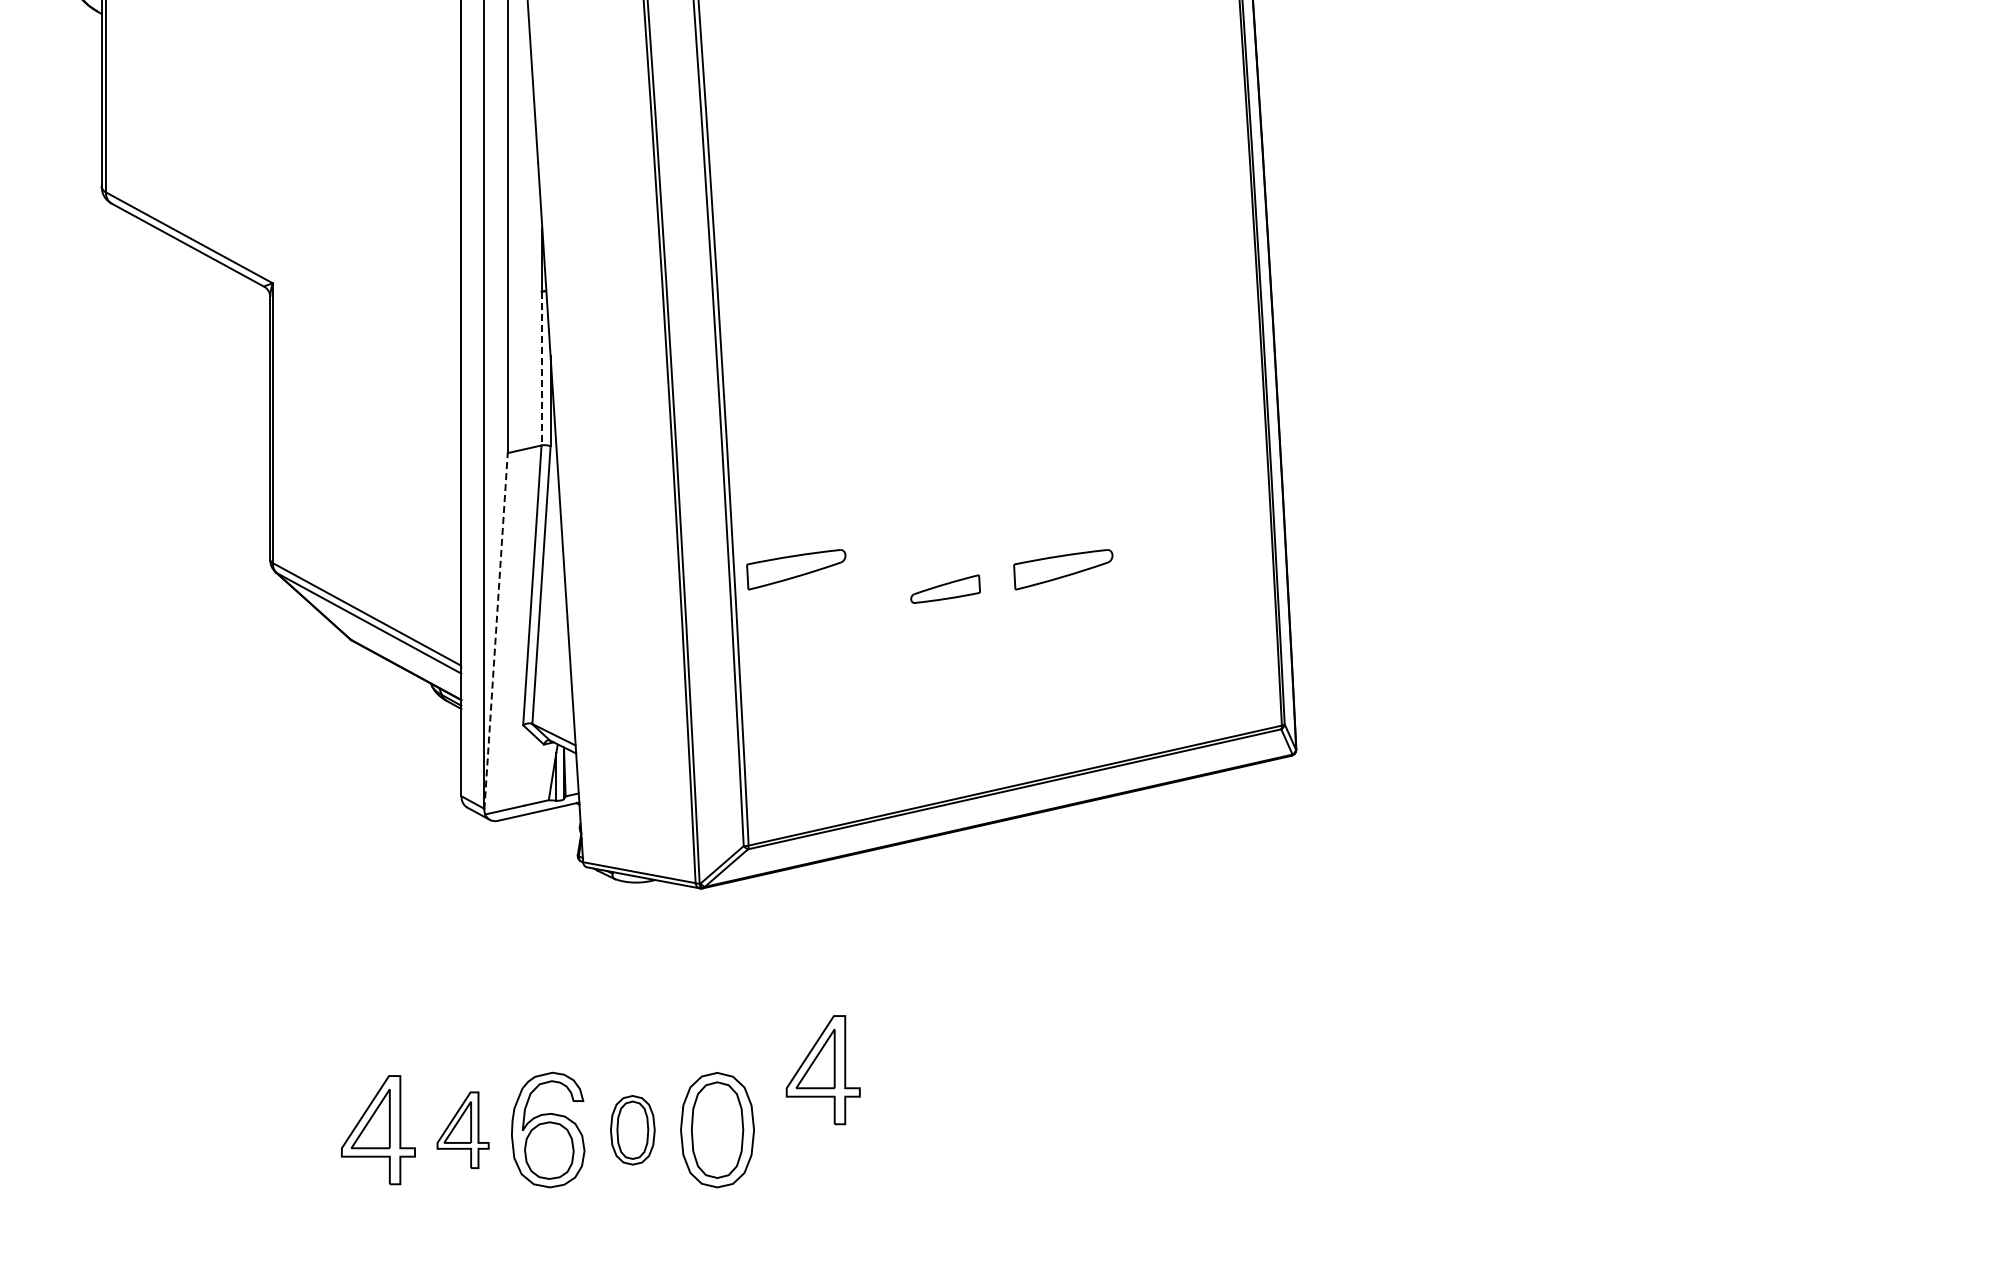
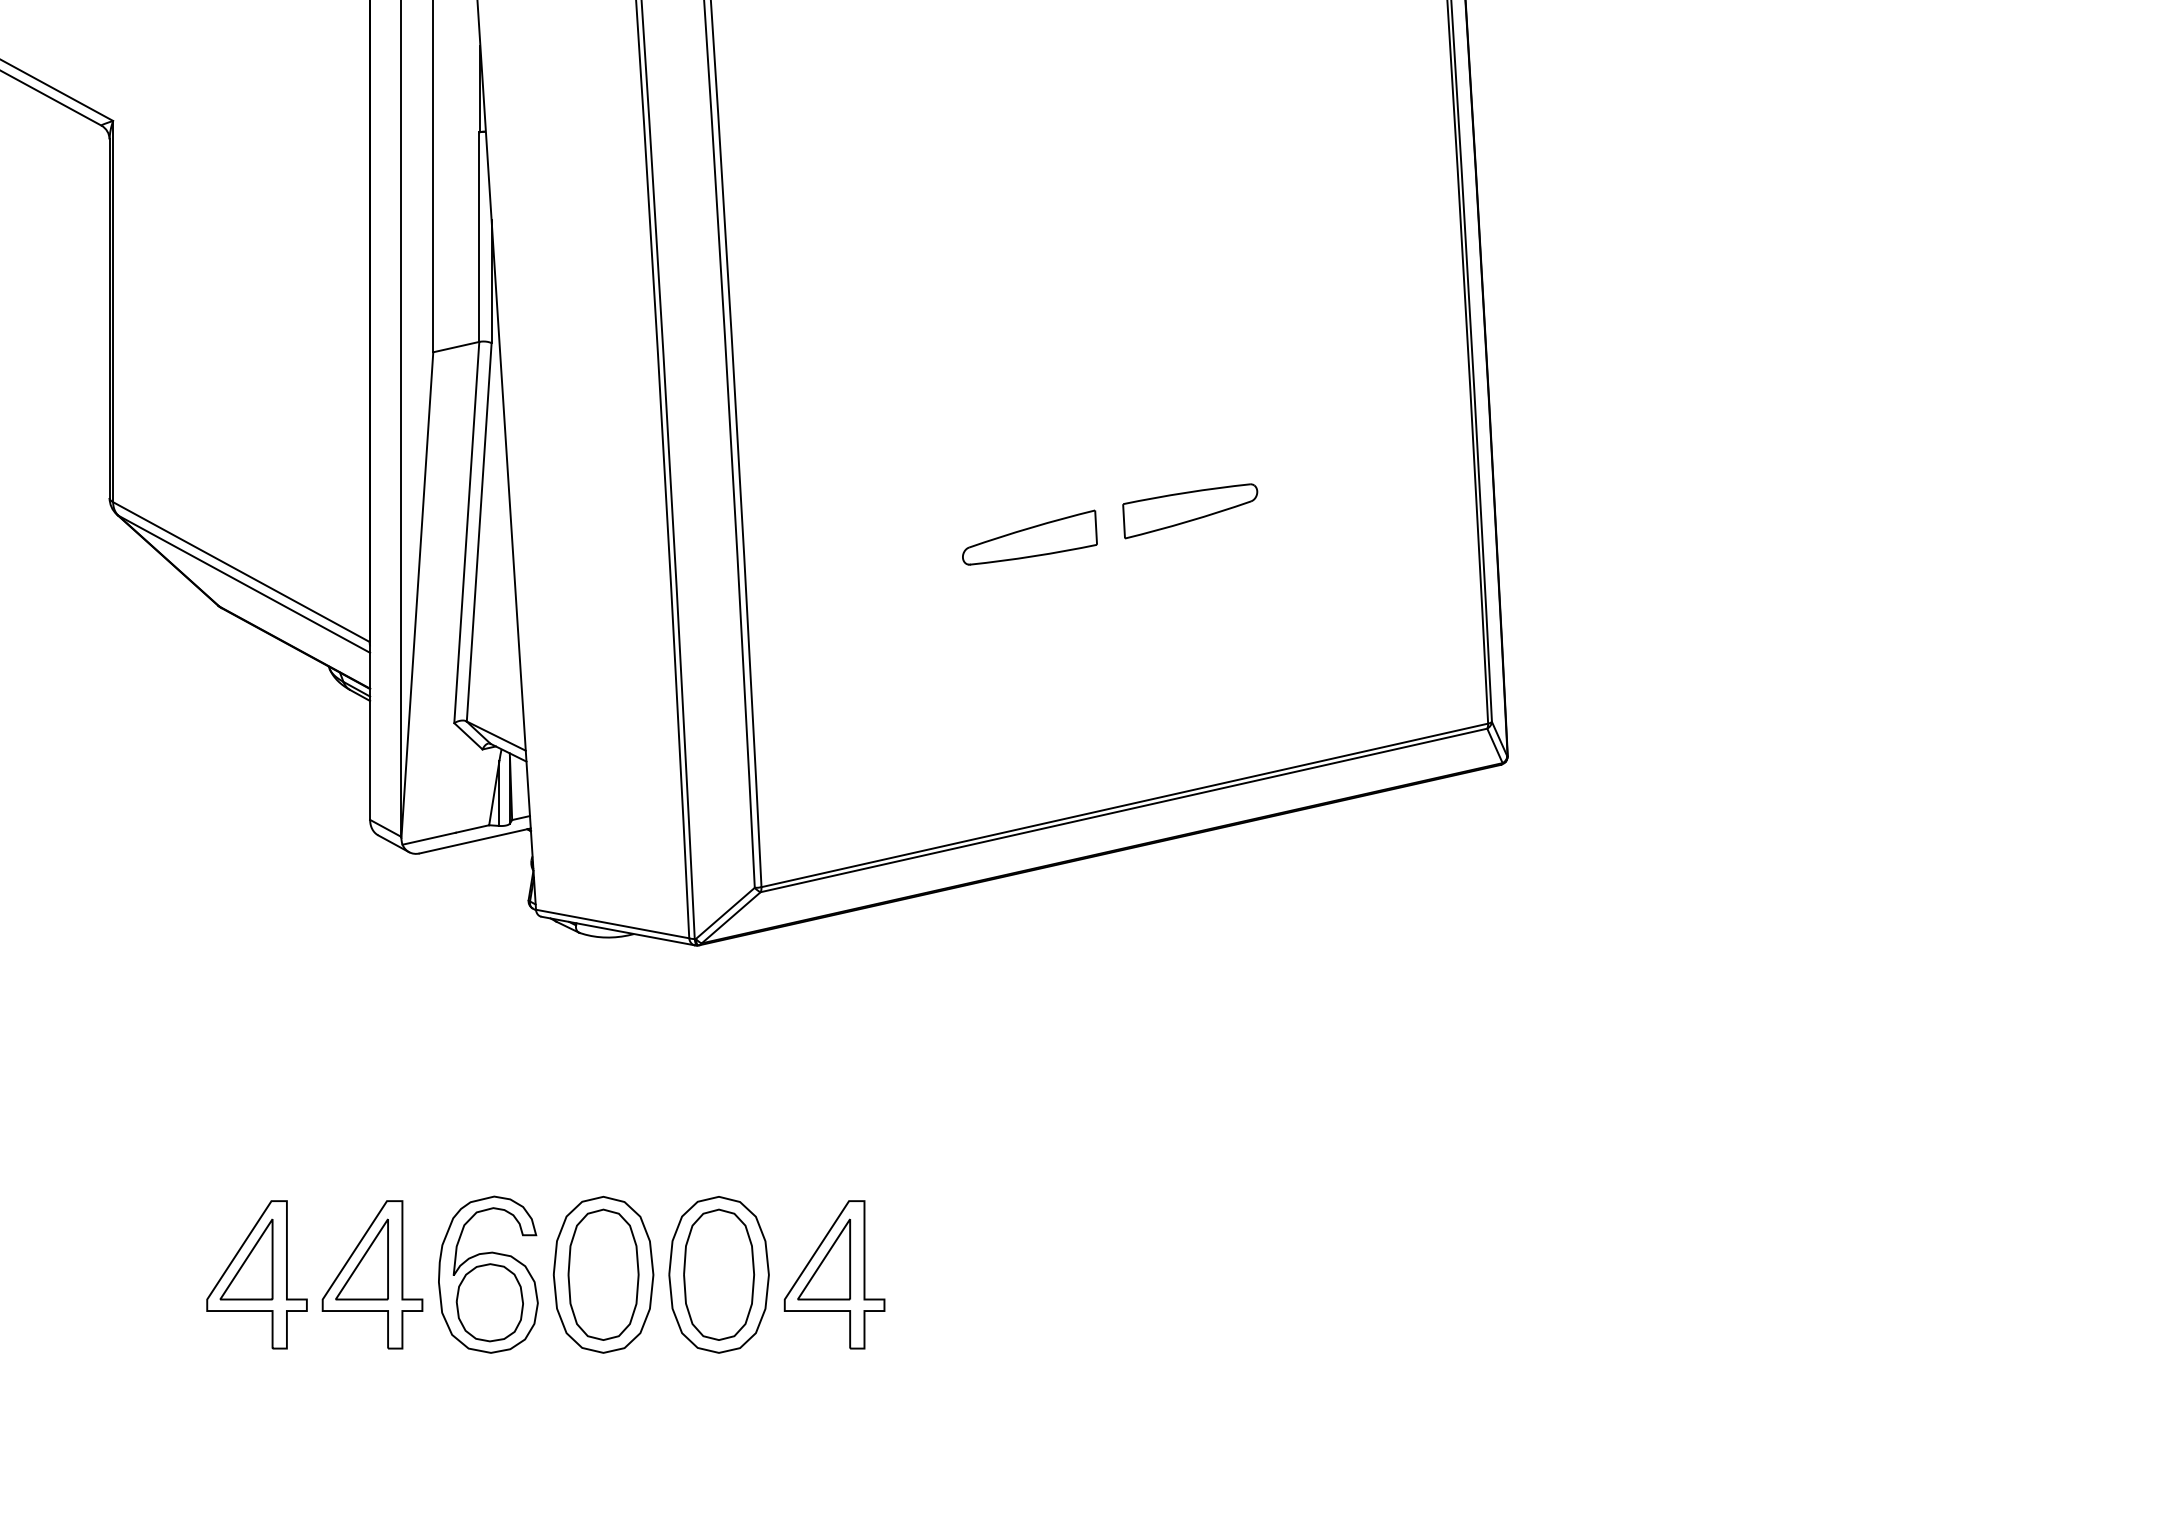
line: (541, 368) -> (479, 237), dashed -> solid
part: (796, 569) -> (826, 510), removed
part: (945, 588) -> (1029, 536), size x1.43
line: (496, 631) -> (417, 595), dashed -> solid
part: (822, 1070) -> (833, 1275), moved
part: (462, 1130) -> (371, 1275), size x1.43
part: (632, 1130) -> (603, 1275), size x1.67

